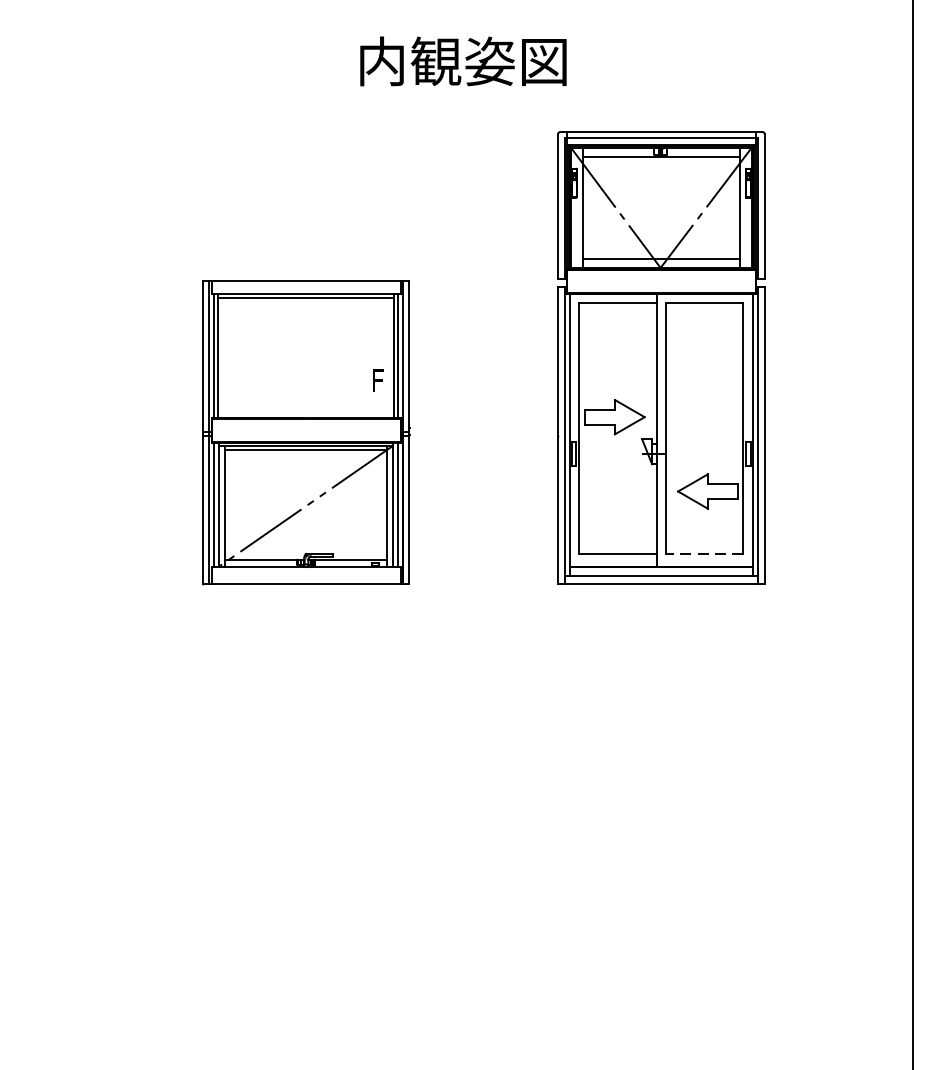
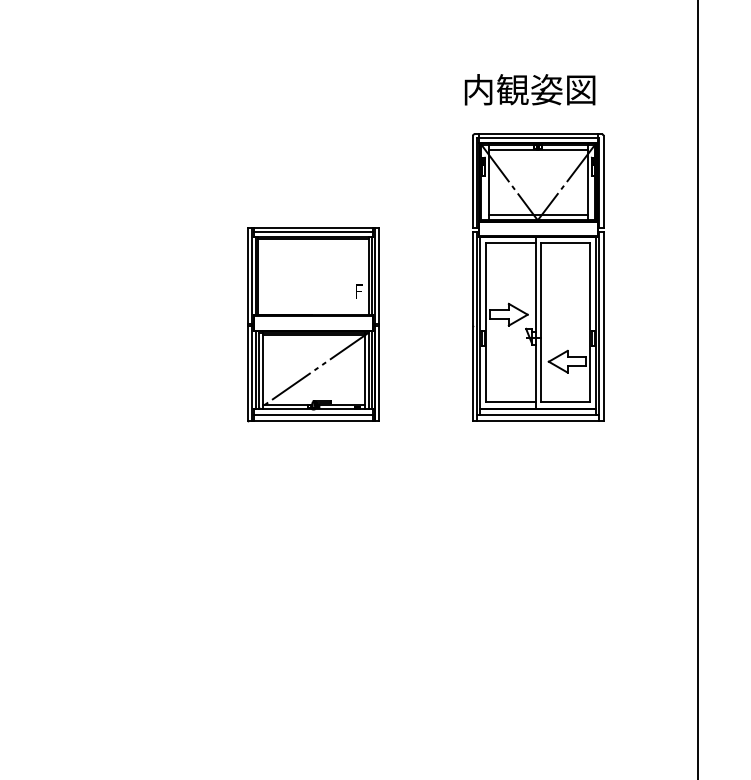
text: (462, 61) -> (529, 89), moved
line: (305, 287) -> (313, 232), added
line: (704, 554) -> (565, 401), dashed -> solid
line: (305, 576) -> (313, 415), added

